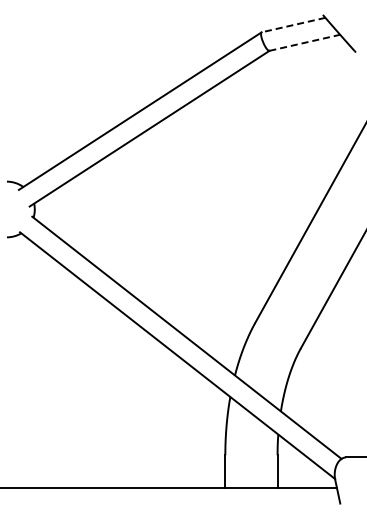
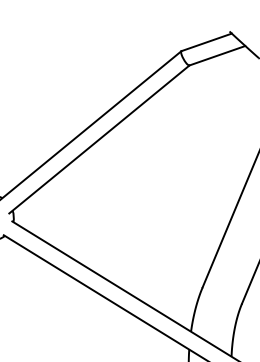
line: (293, 25) -> (206, 42), dashed -> solid
line: (305, 42) -> (217, 55), dashed -> solid

